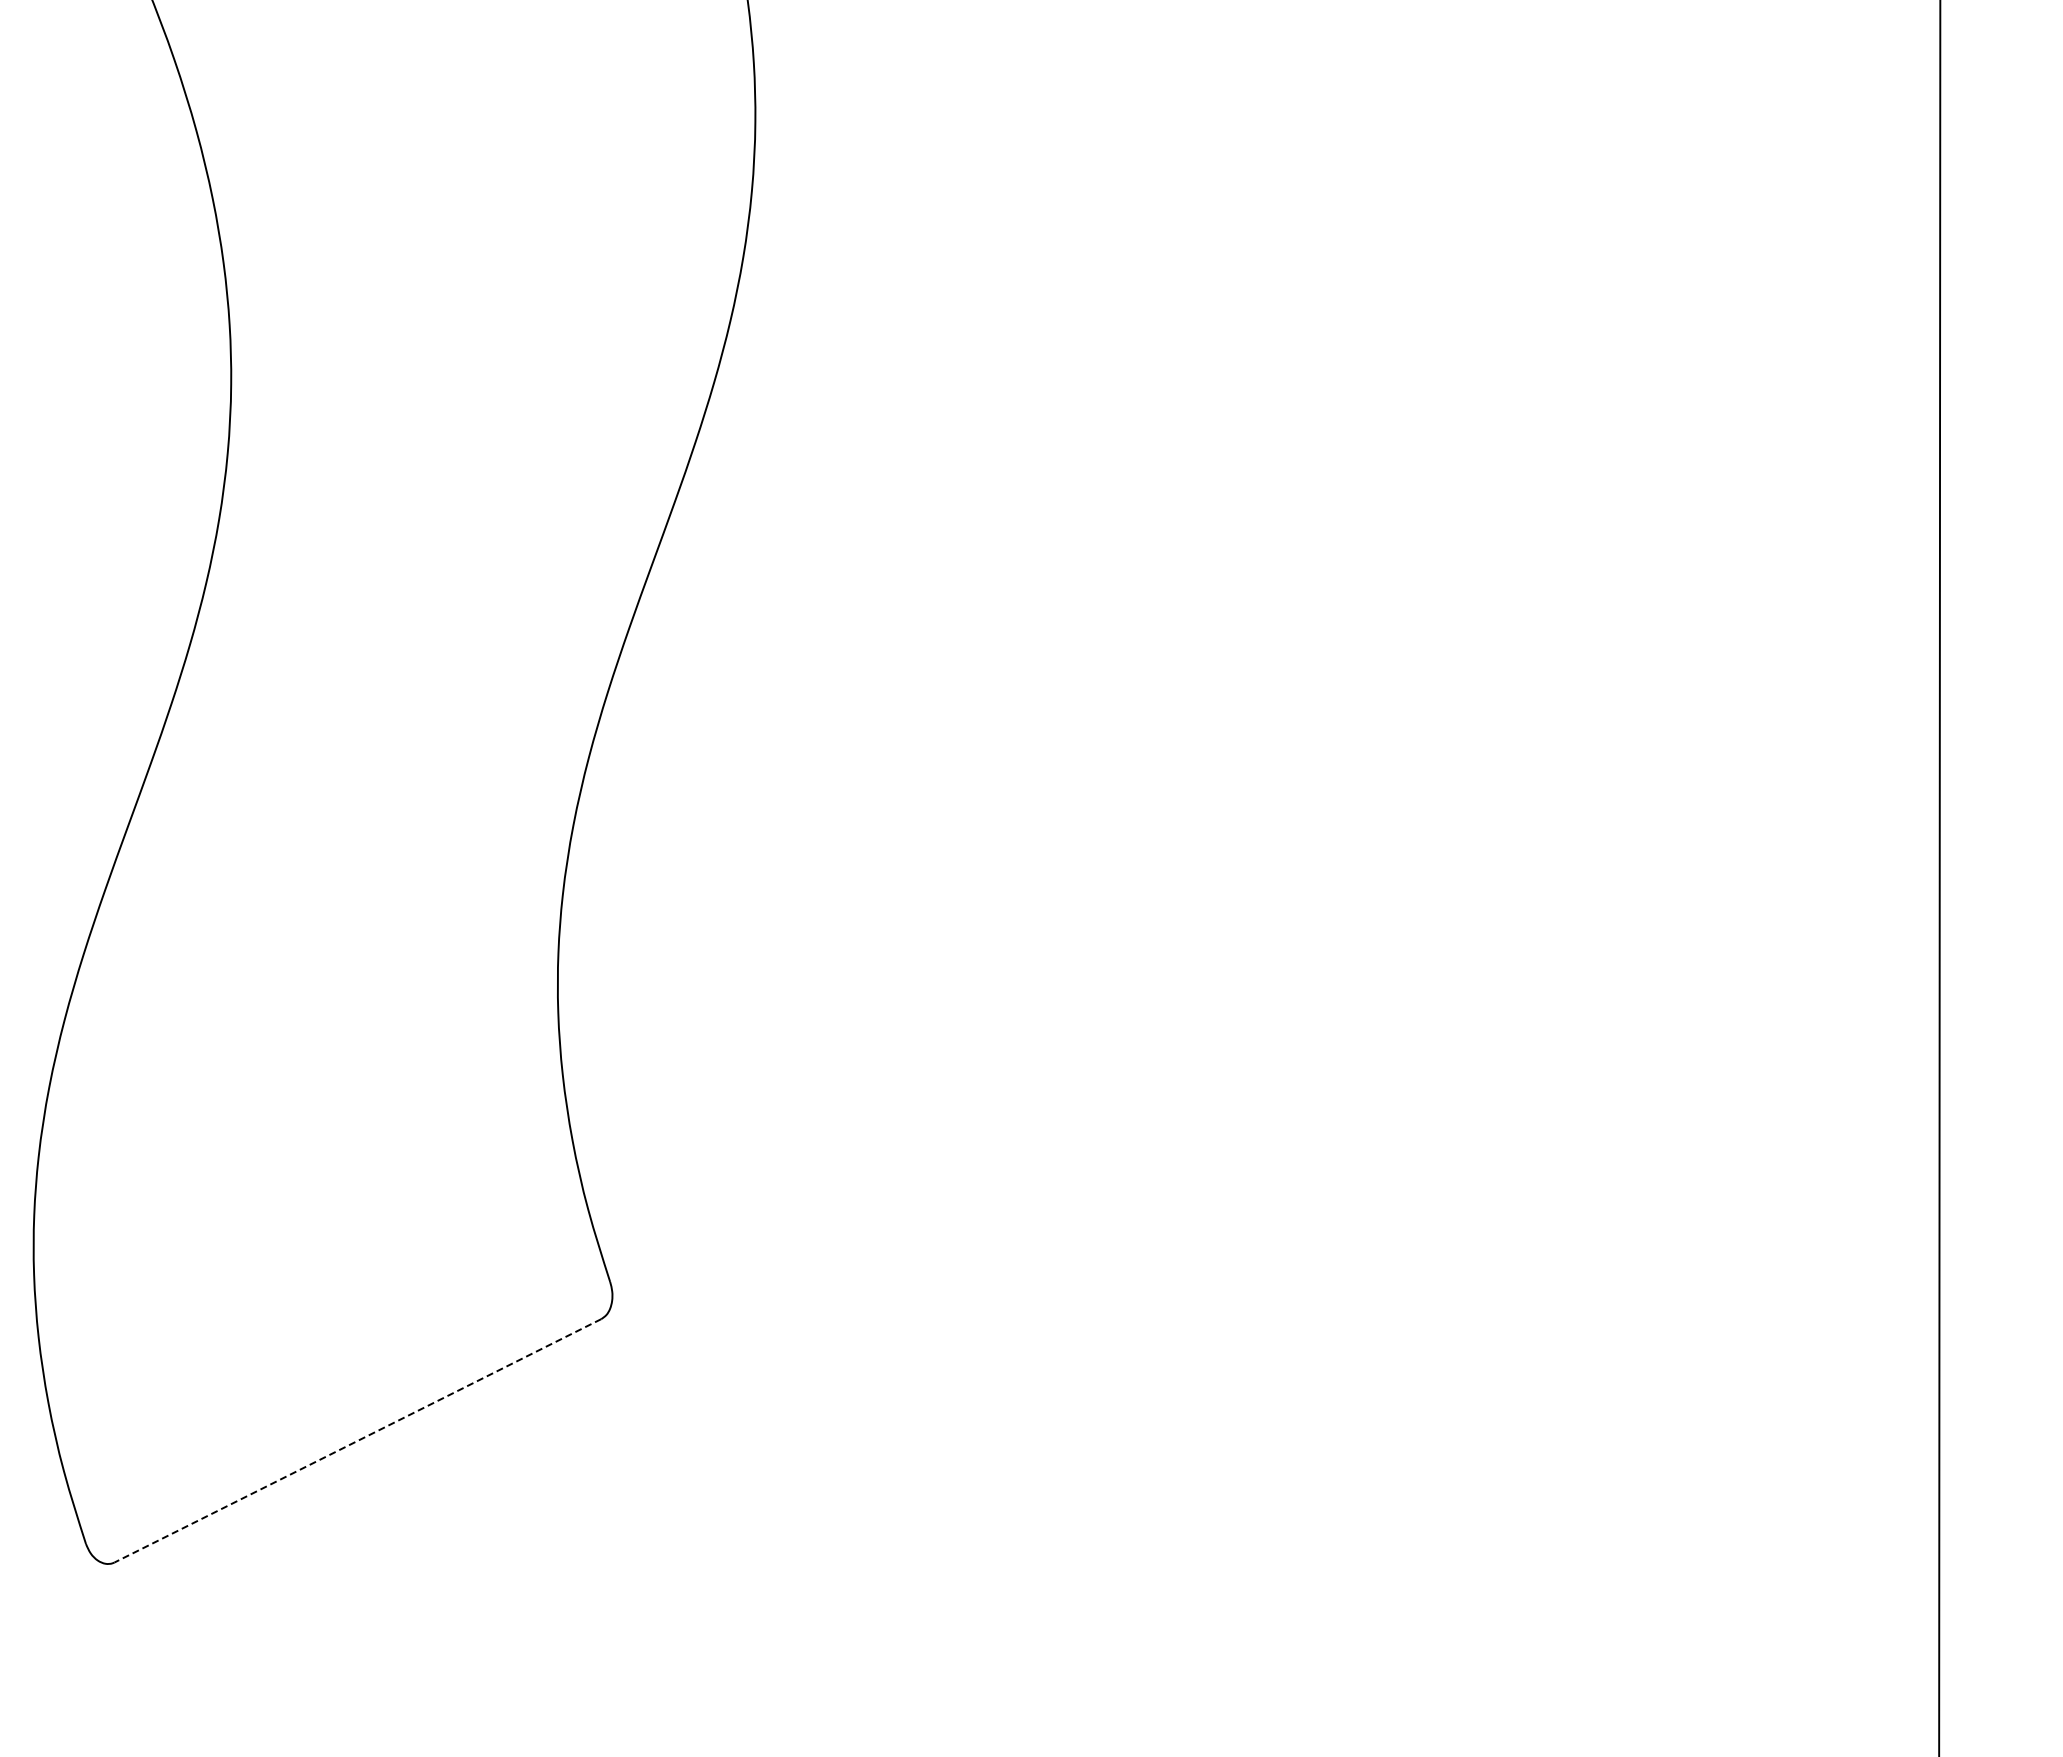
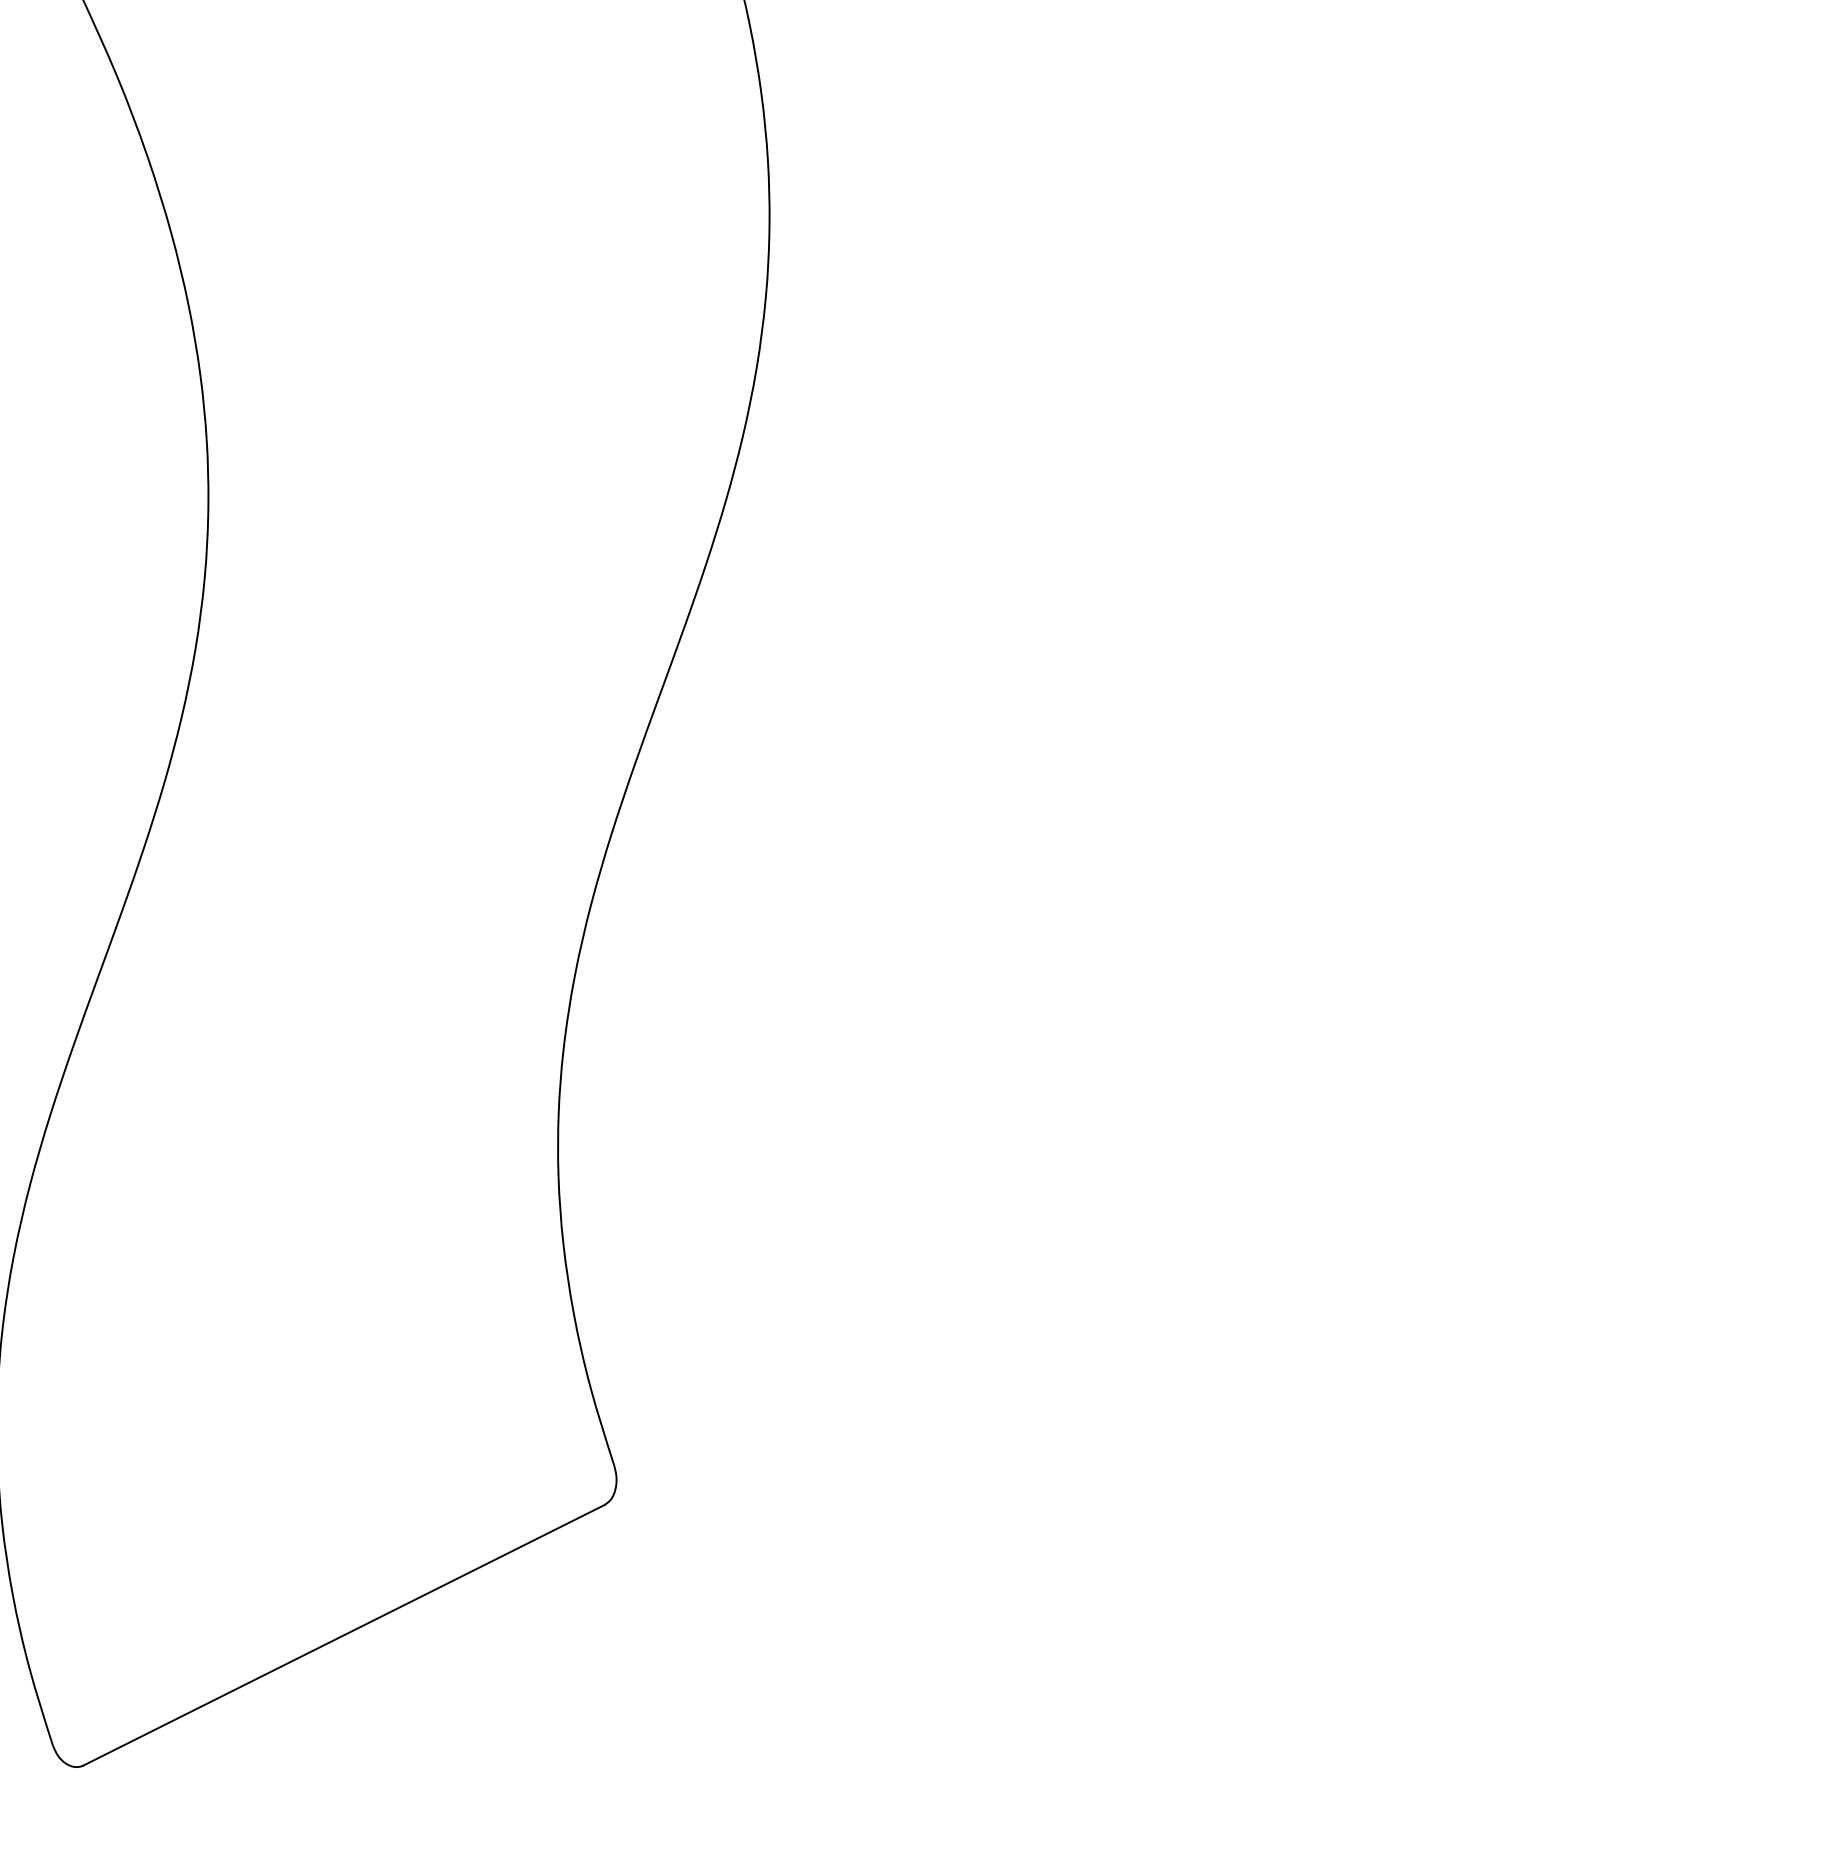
line: (357, 1441) -> (343, 1635), dashed -> solid

